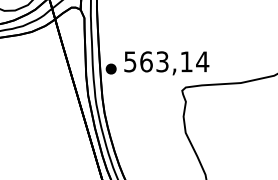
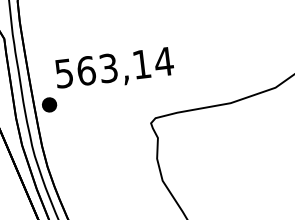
text: (166, 63) -> (114, 69), moved

